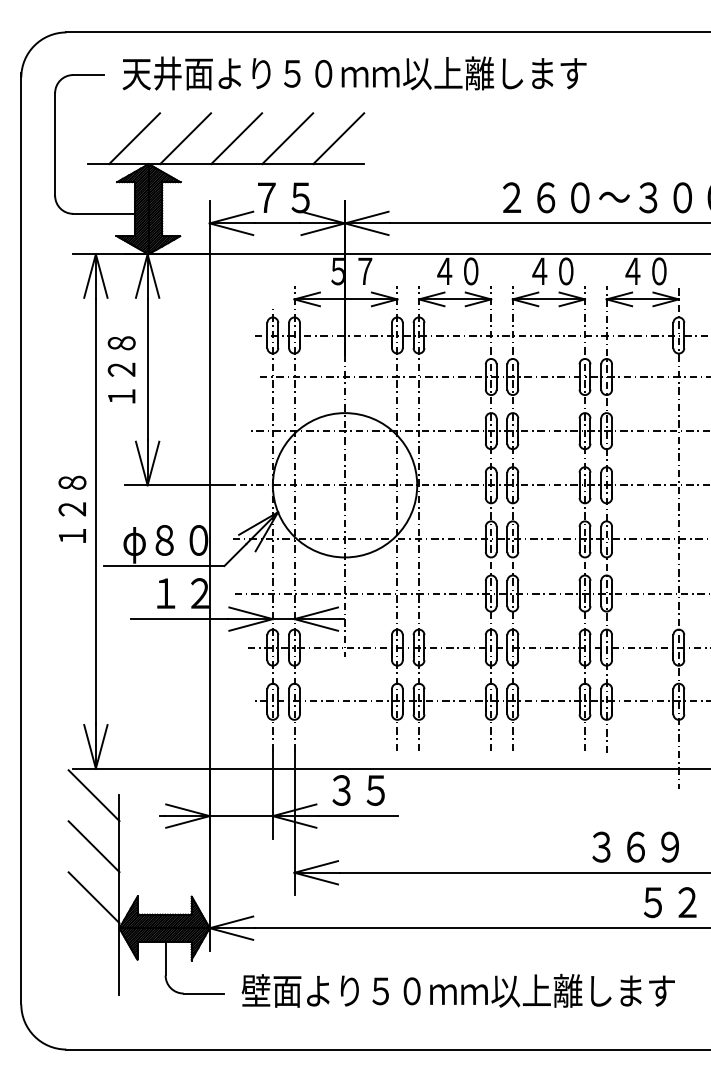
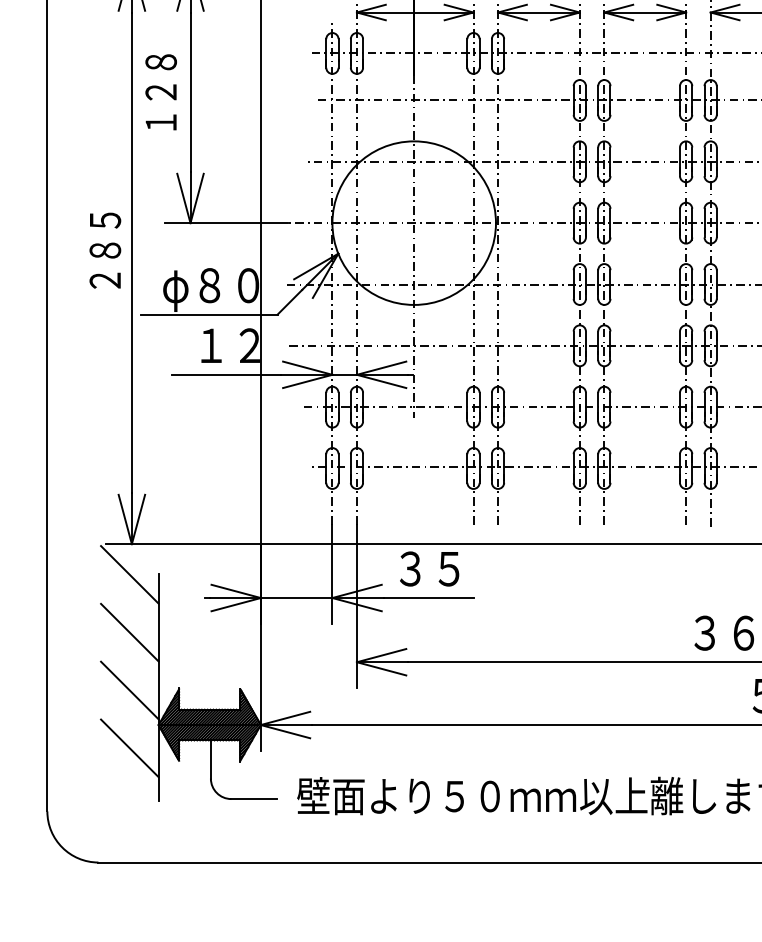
text: (72, 509) -> (105, 250), １２８ -> ２８５
line: (93, 948) -> (129, 748), added

